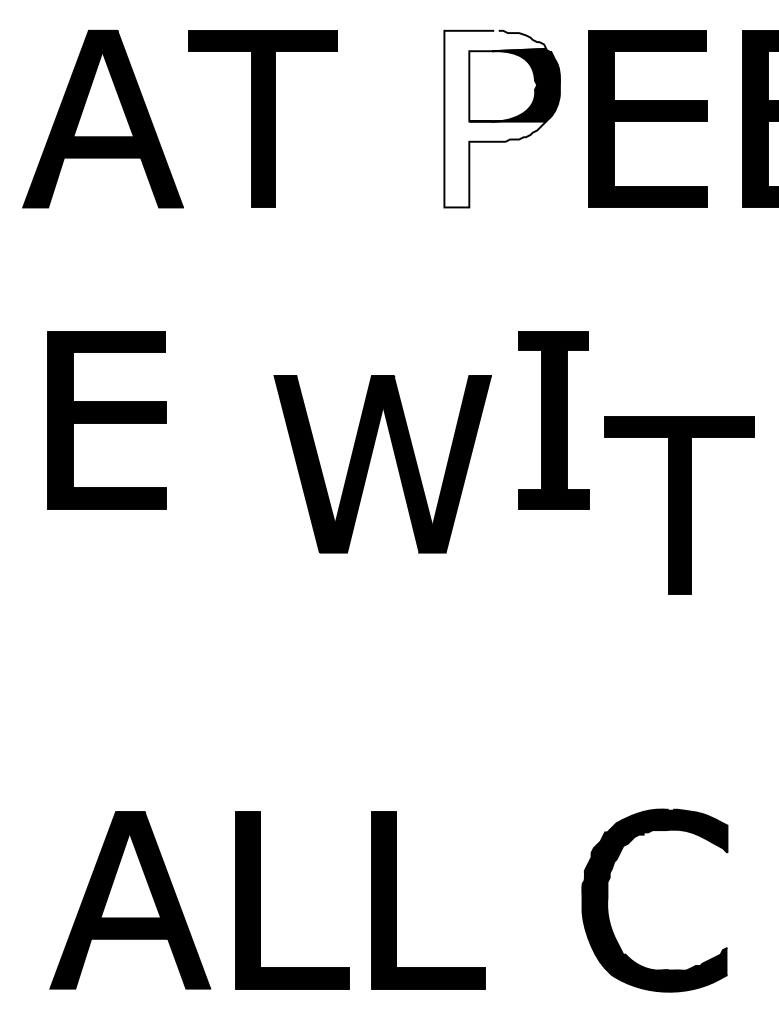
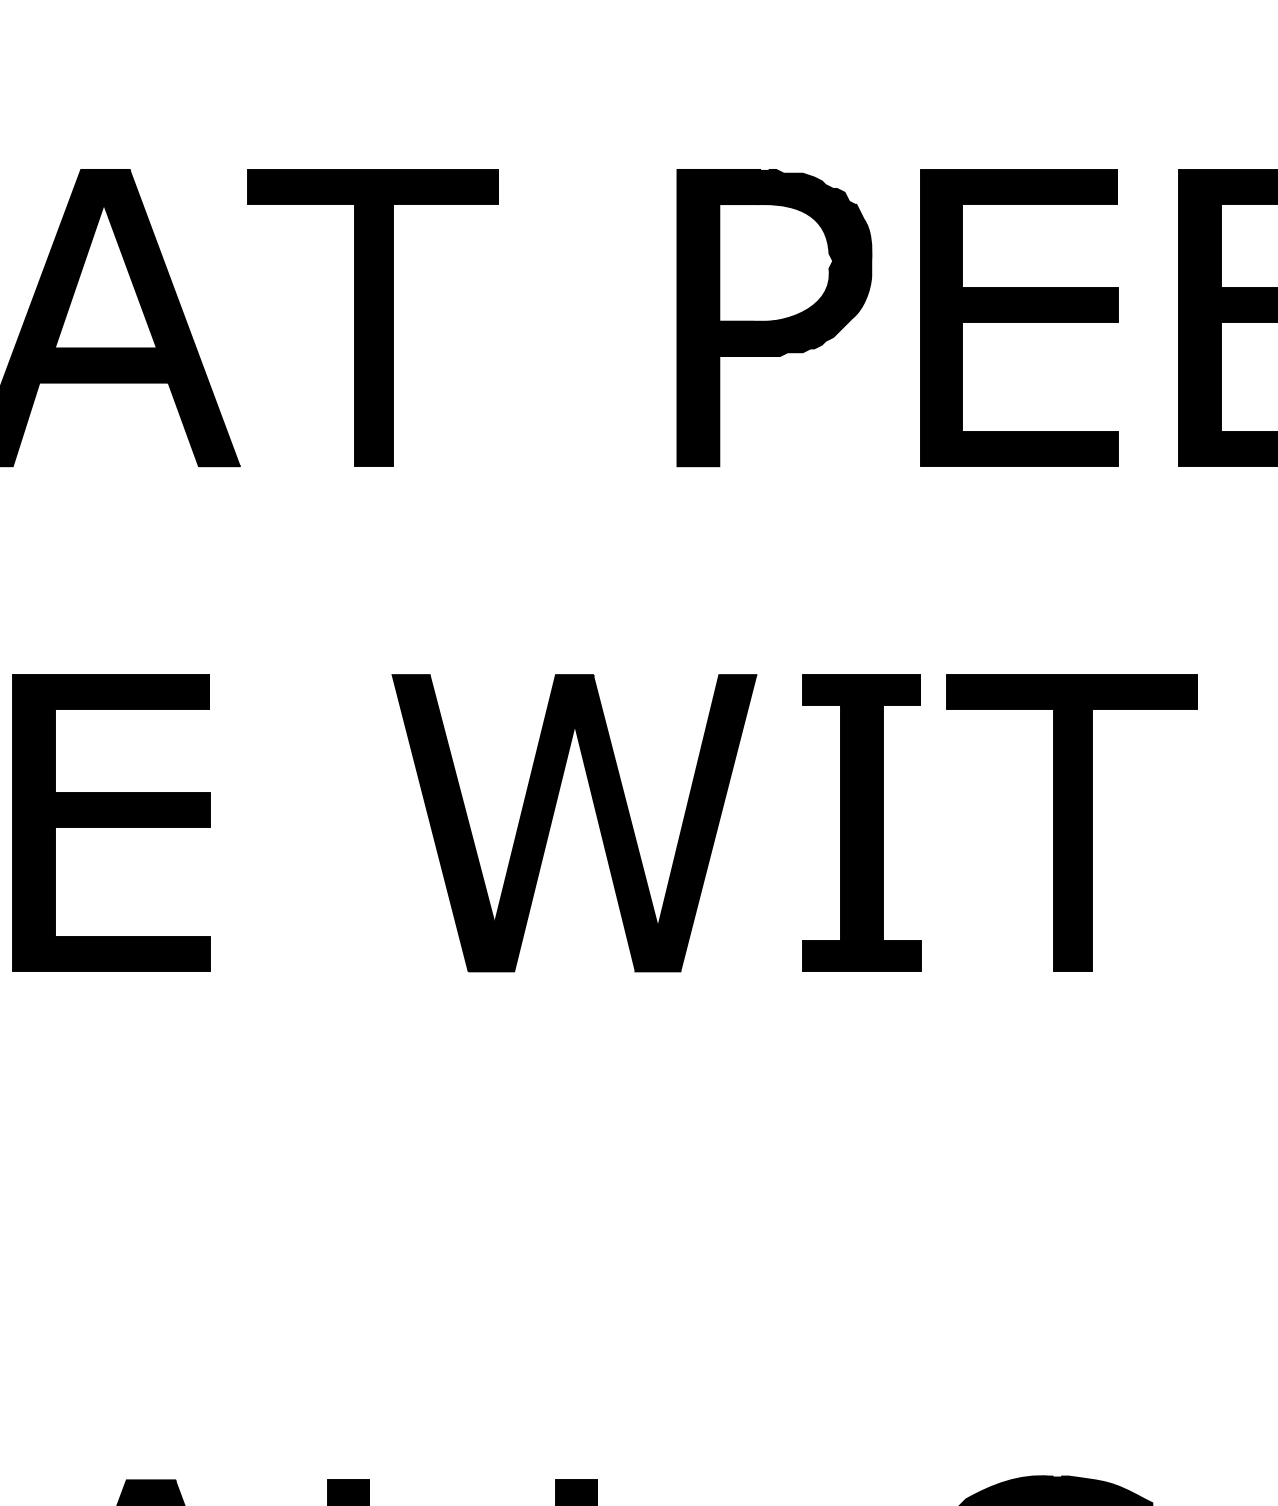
fill: (495, 118) -> (763, 316), added
part: (370, 462) -> (553, 820), moved
part: (679, 505) -> (1071, 823), moved

